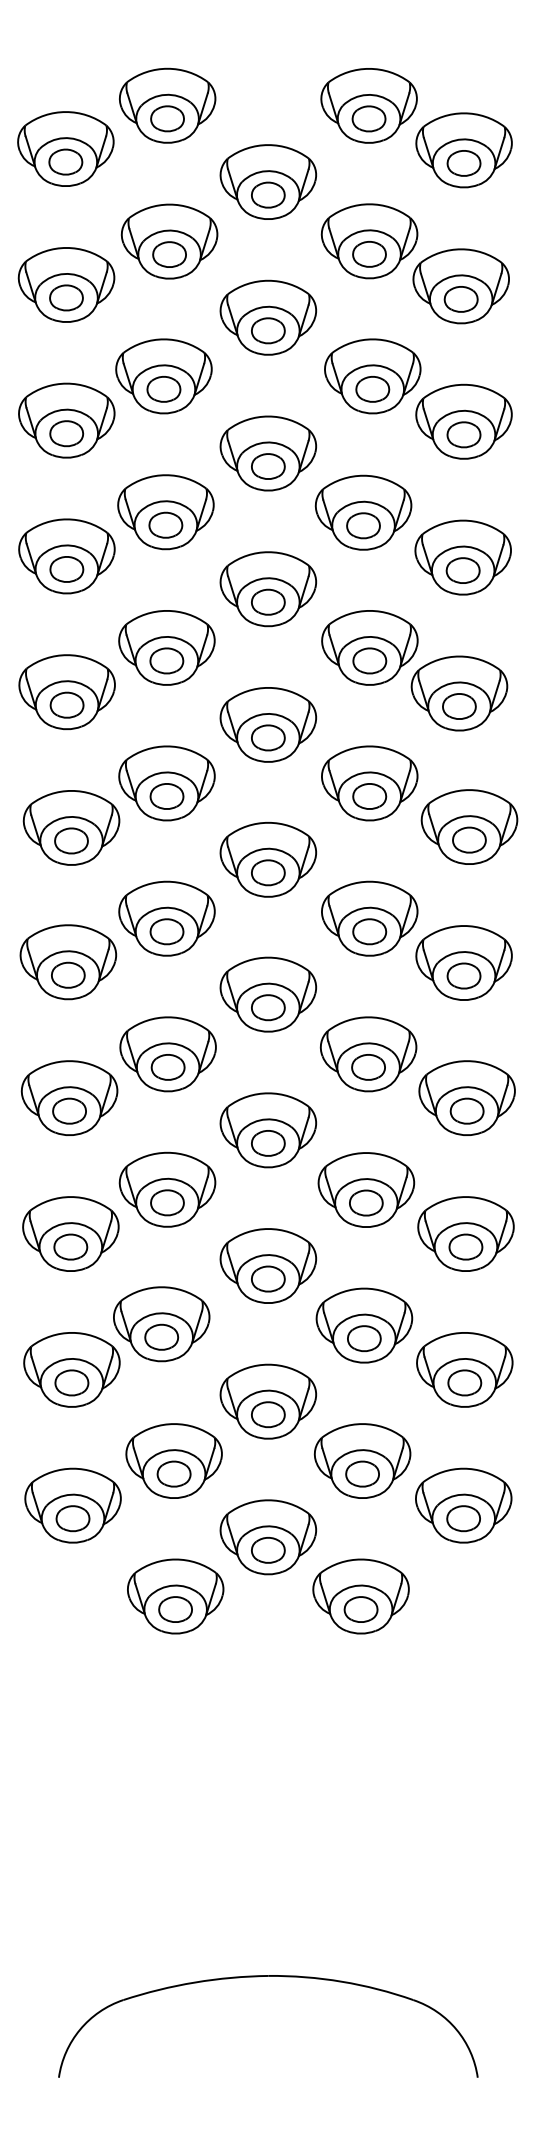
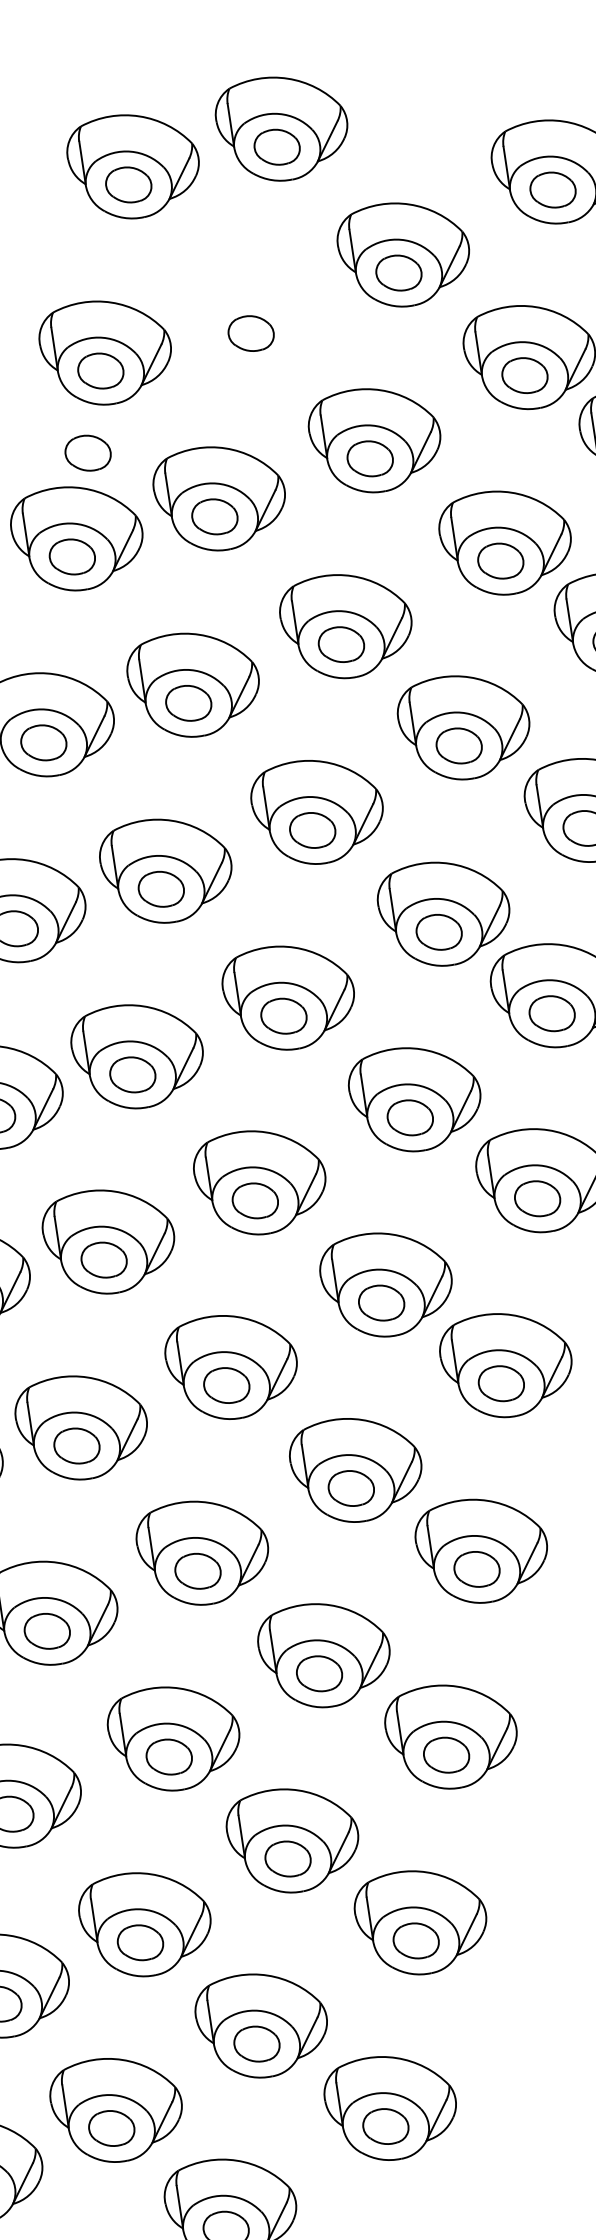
part: (169, 241) -> (253, 315), removed
part: (66, 357) -> (88, 452), added

